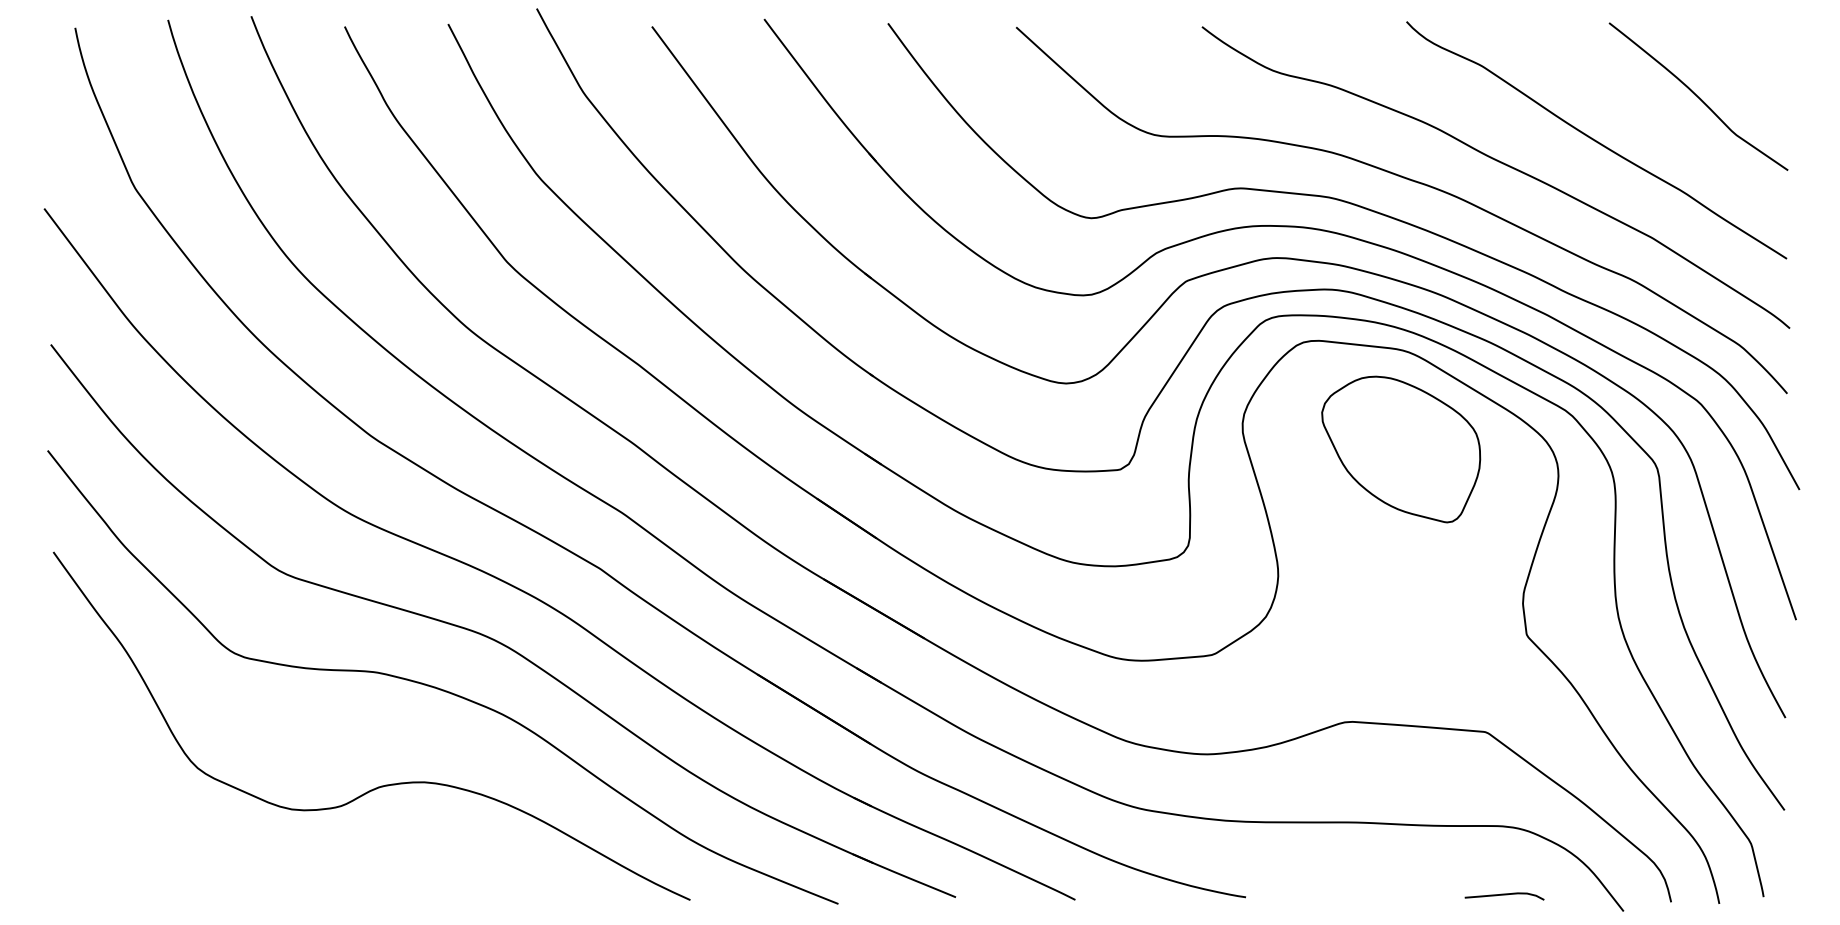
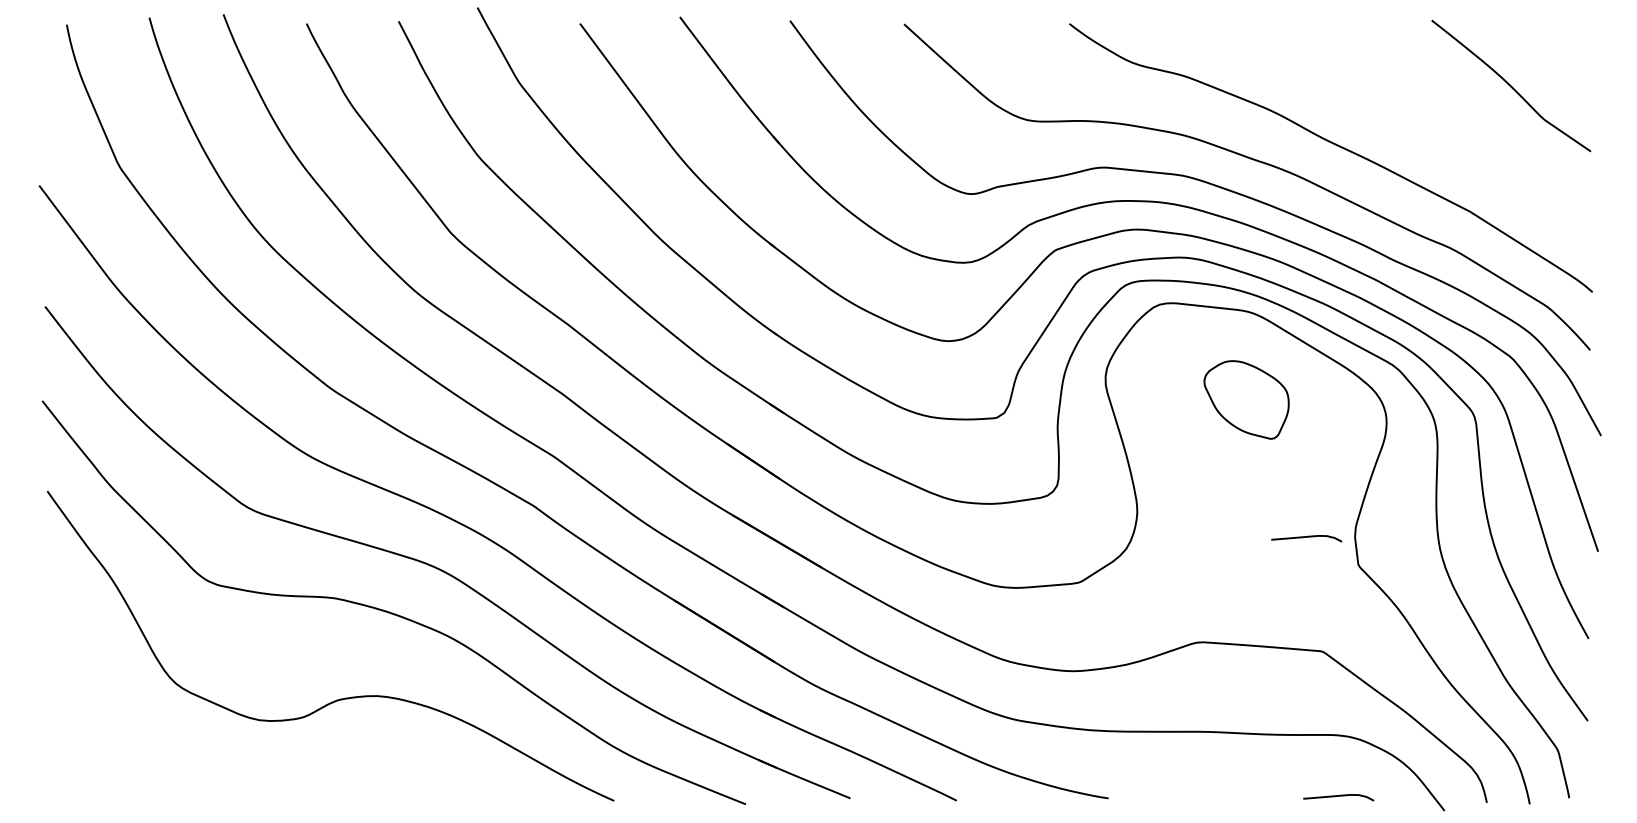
curve: (1596, 139) -> (1420, 124), removed
part: (1400, 449) -> (1246, 399), size x0.6
curve: (1468, 604) -> (1306, 537), added

